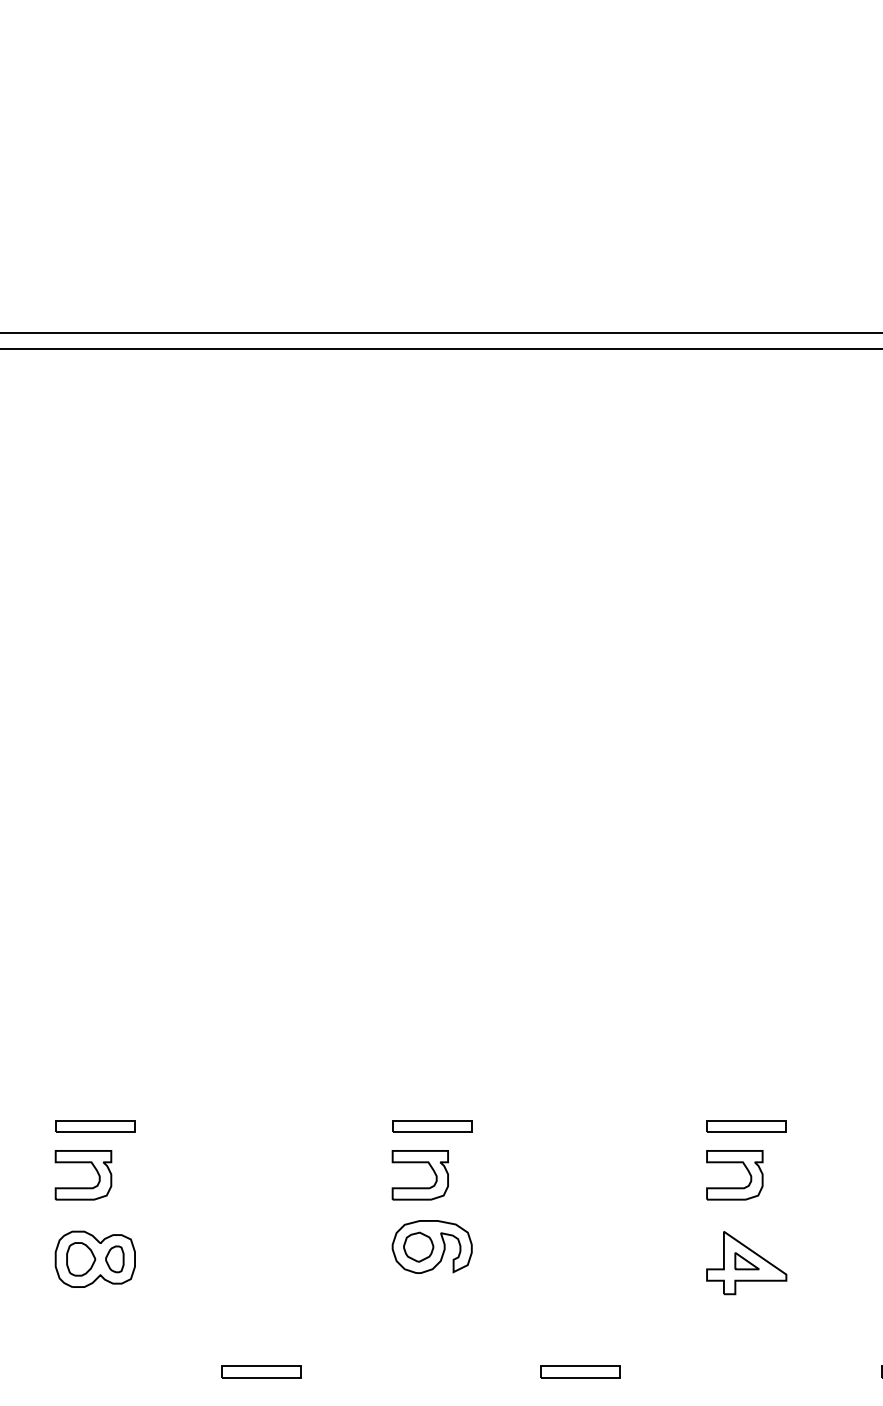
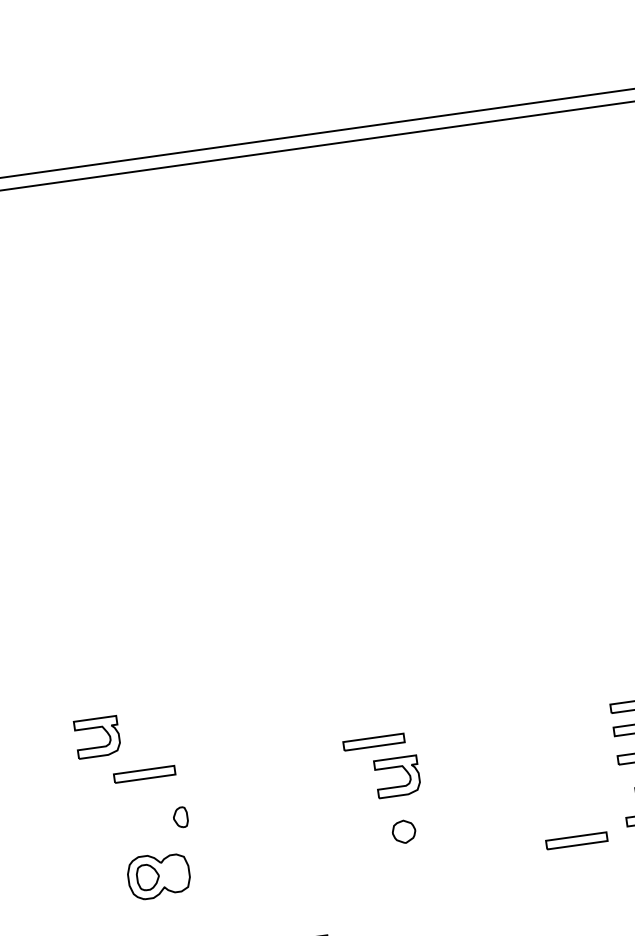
part: (432, 1126) -> (374, 742), moved
part: (83, 1163) -> (96, 728), moved
part: (431, 1246) -> (413, 829), removed
part: (114, 1259) -> (180, 817), moved
part: (580, 1371) -> (576, 840), moved

